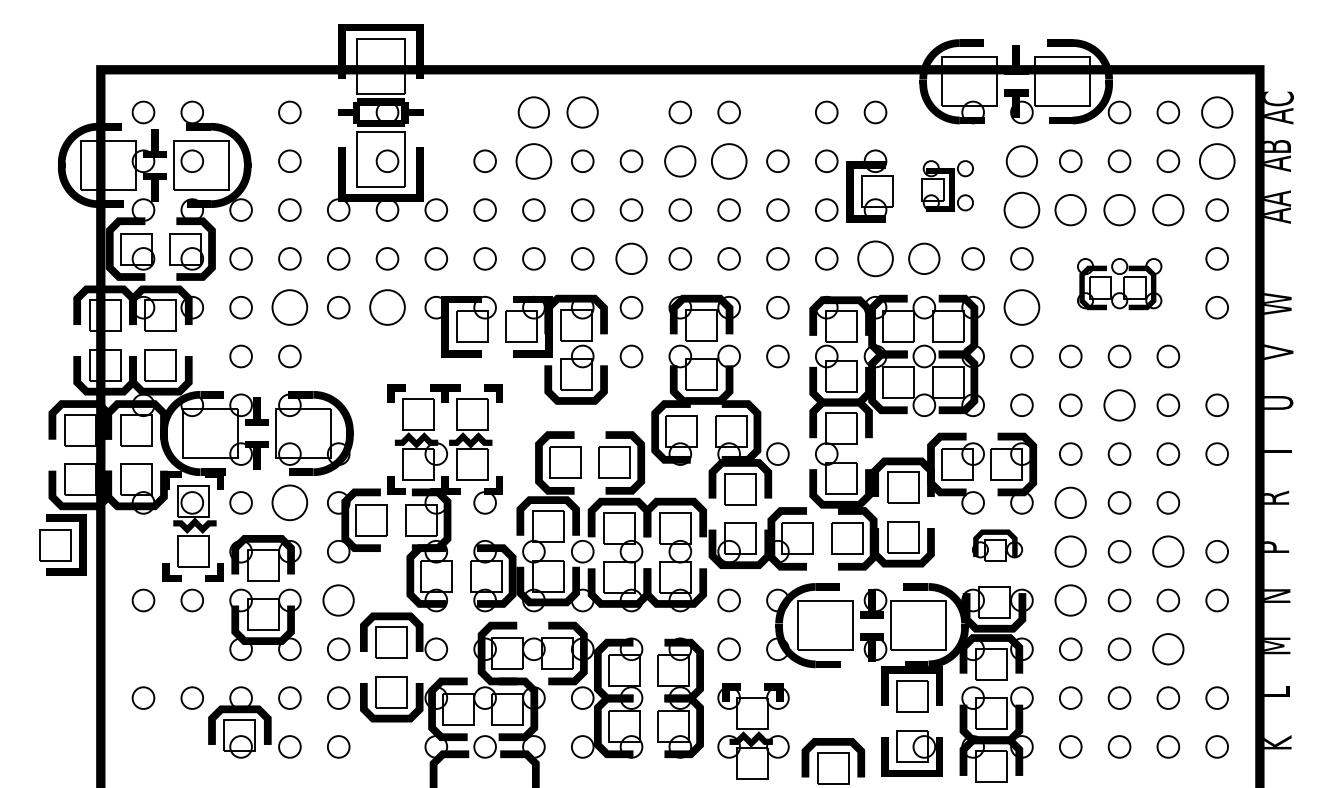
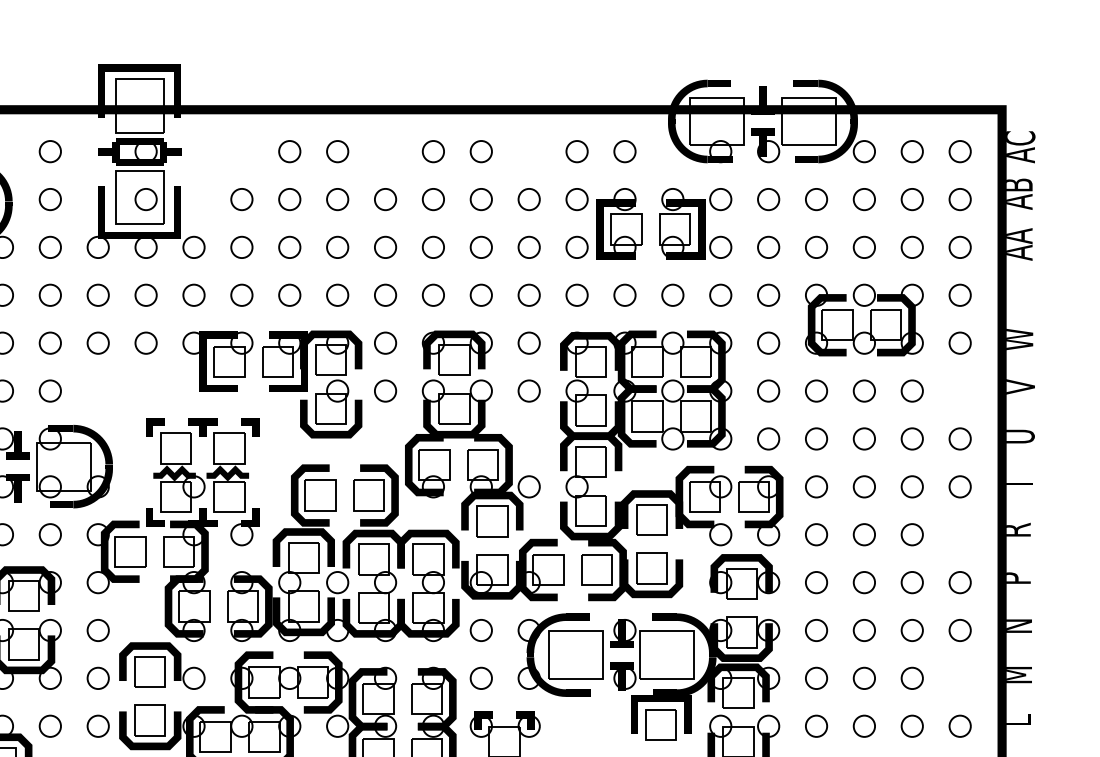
circle: (533, 112) -> (289, 151), size x0.71
circle: (582, 112) -> (337, 151), size x0.71
circle: (1216, 112) -> (959, 151), size x0.71
circle: (533, 160) -> (289, 198), size x0.62
circle: (680, 160) -> (433, 198), size x0.71
circle: (728, 160) -> (480, 198), size x0.62
circle: (1021, 160) -> (768, 198), size x0.71
circle: (1216, 160) -> (959, 198), size x0.62
part: (947, 185) -> (695, 223), size x1.43
circle: (1021, 209) -> (768, 246), size x0.62
circle: (1070, 209) -> (816, 246), size x0.71
circle: (1119, 209) -> (864, 246), size x0.71
circle: (1168, 209) -> (912, 246), size x0.71
circle: (631, 258) -> (385, 294), size x0.71
circle: (875, 258) -> (624, 294), size x0.62
circle: (924, 258) -> (673, 294), size x0.71
part: (1119, 284) -> (864, 320), size x1.43
circle: (289, 307) -> (49, 343), size x0.62
circle: (387, 307) -> (146, 343), size x0.62
circle: (1021, 307) -> (768, 343), size x0.62
circle: (1119, 404) -> (864, 438), size x0.71
circle: (289, 502) -> (49, 534), size x0.62
circle: (1070, 502) -> (816, 534), size x0.71
part: (997, 545) -> (744, 576), size x1.43
circle: (1070, 551) -> (816, 582), size x0.71
circle: (1168, 551) -> (912, 582), size x0.71
circle: (338, 600) -> (98, 630), size x0.71
circle: (1070, 600) -> (816, 630), size x0.71
circle: (1168, 649) -> (912, 678), size x0.71

